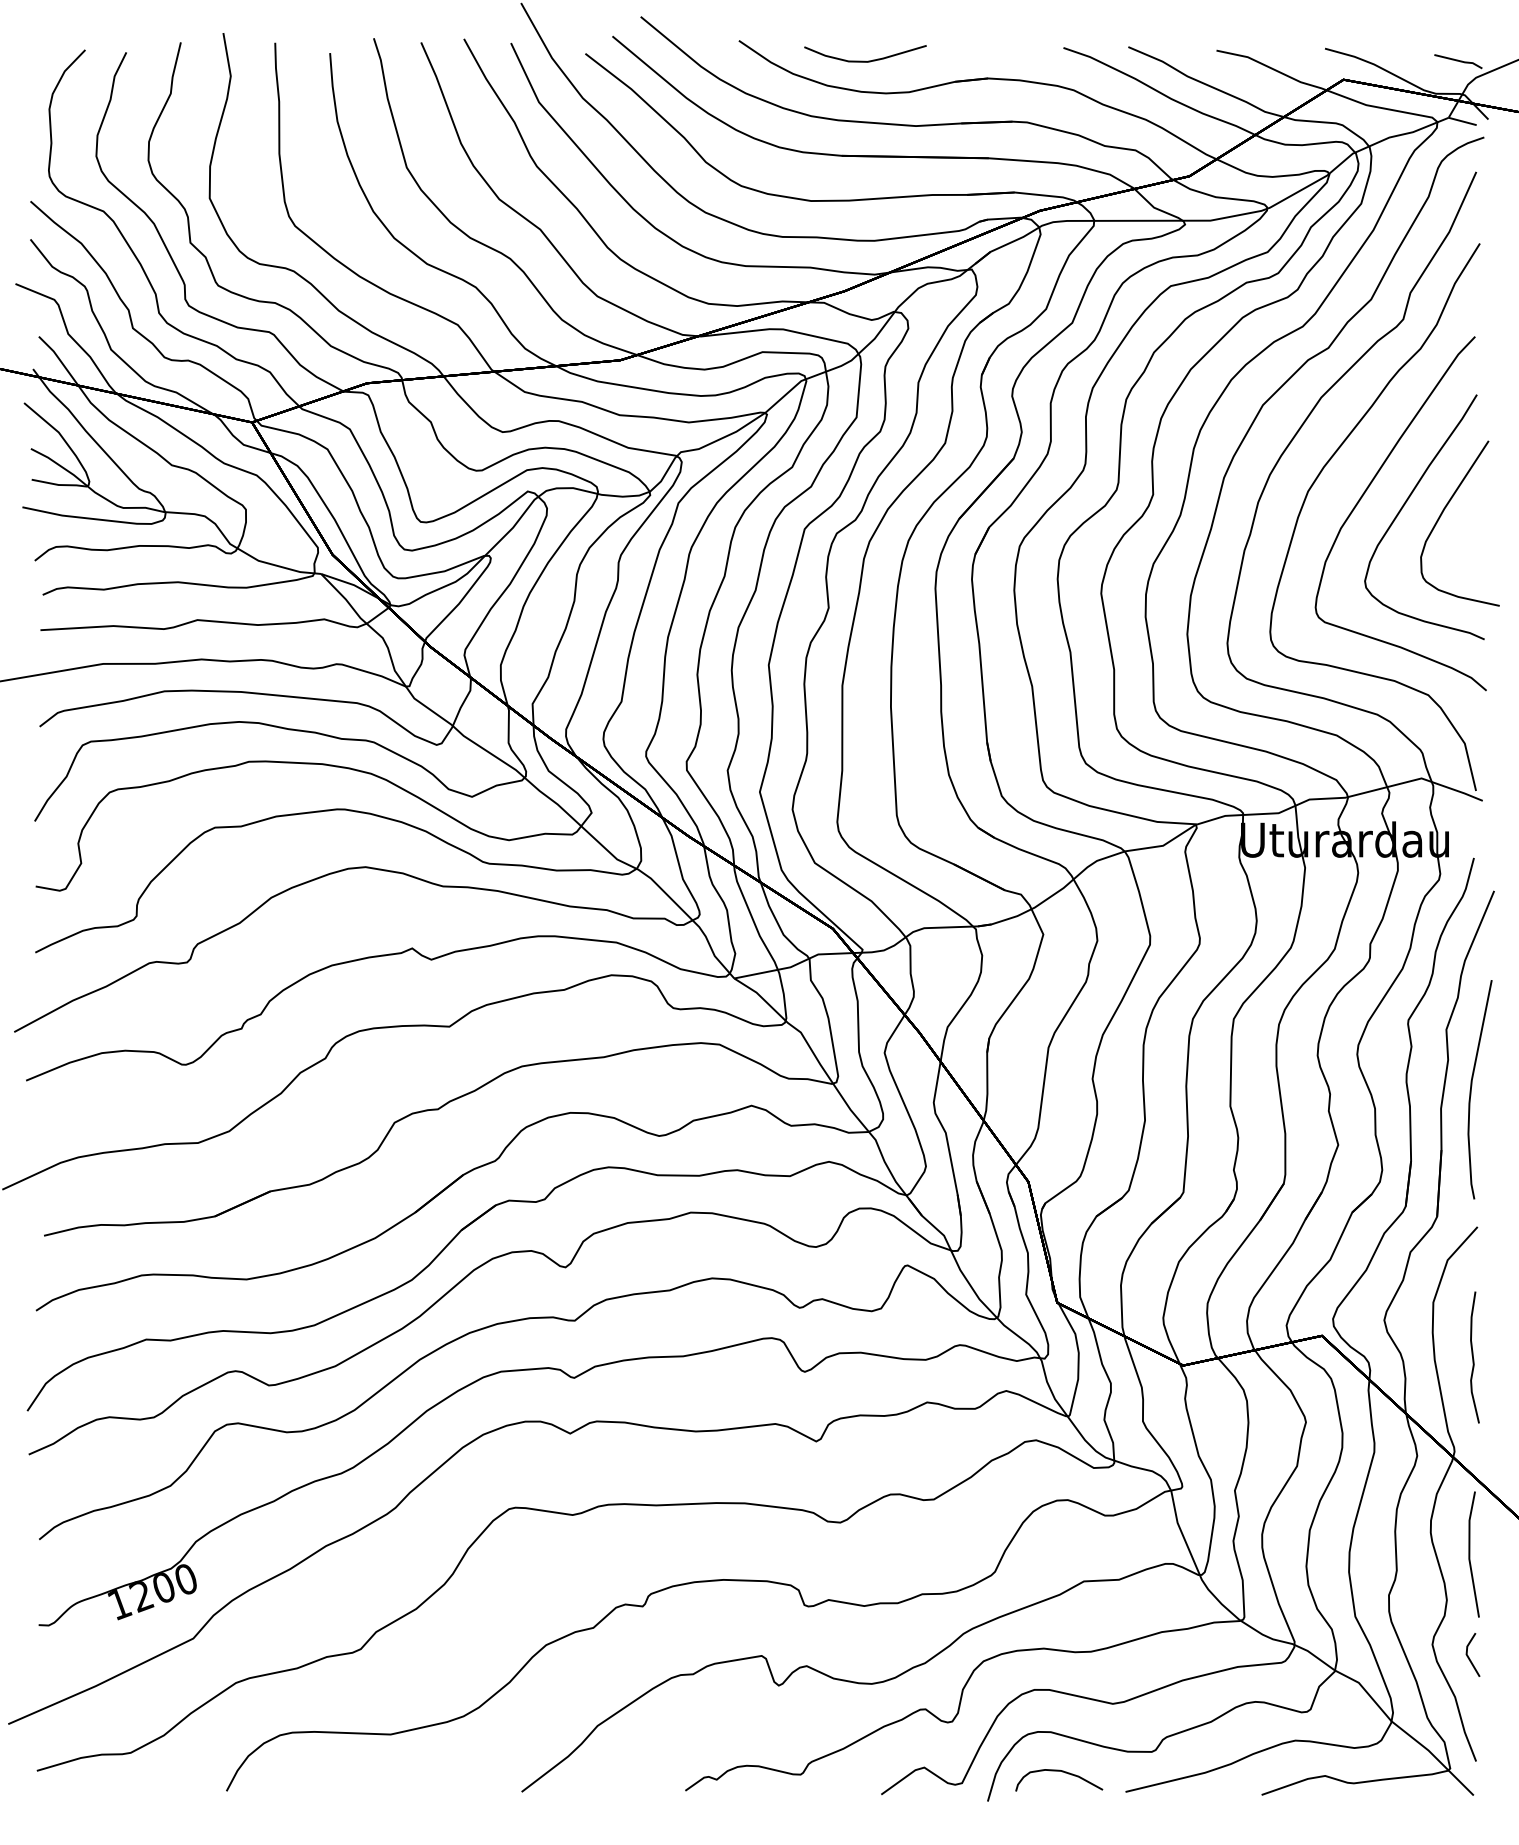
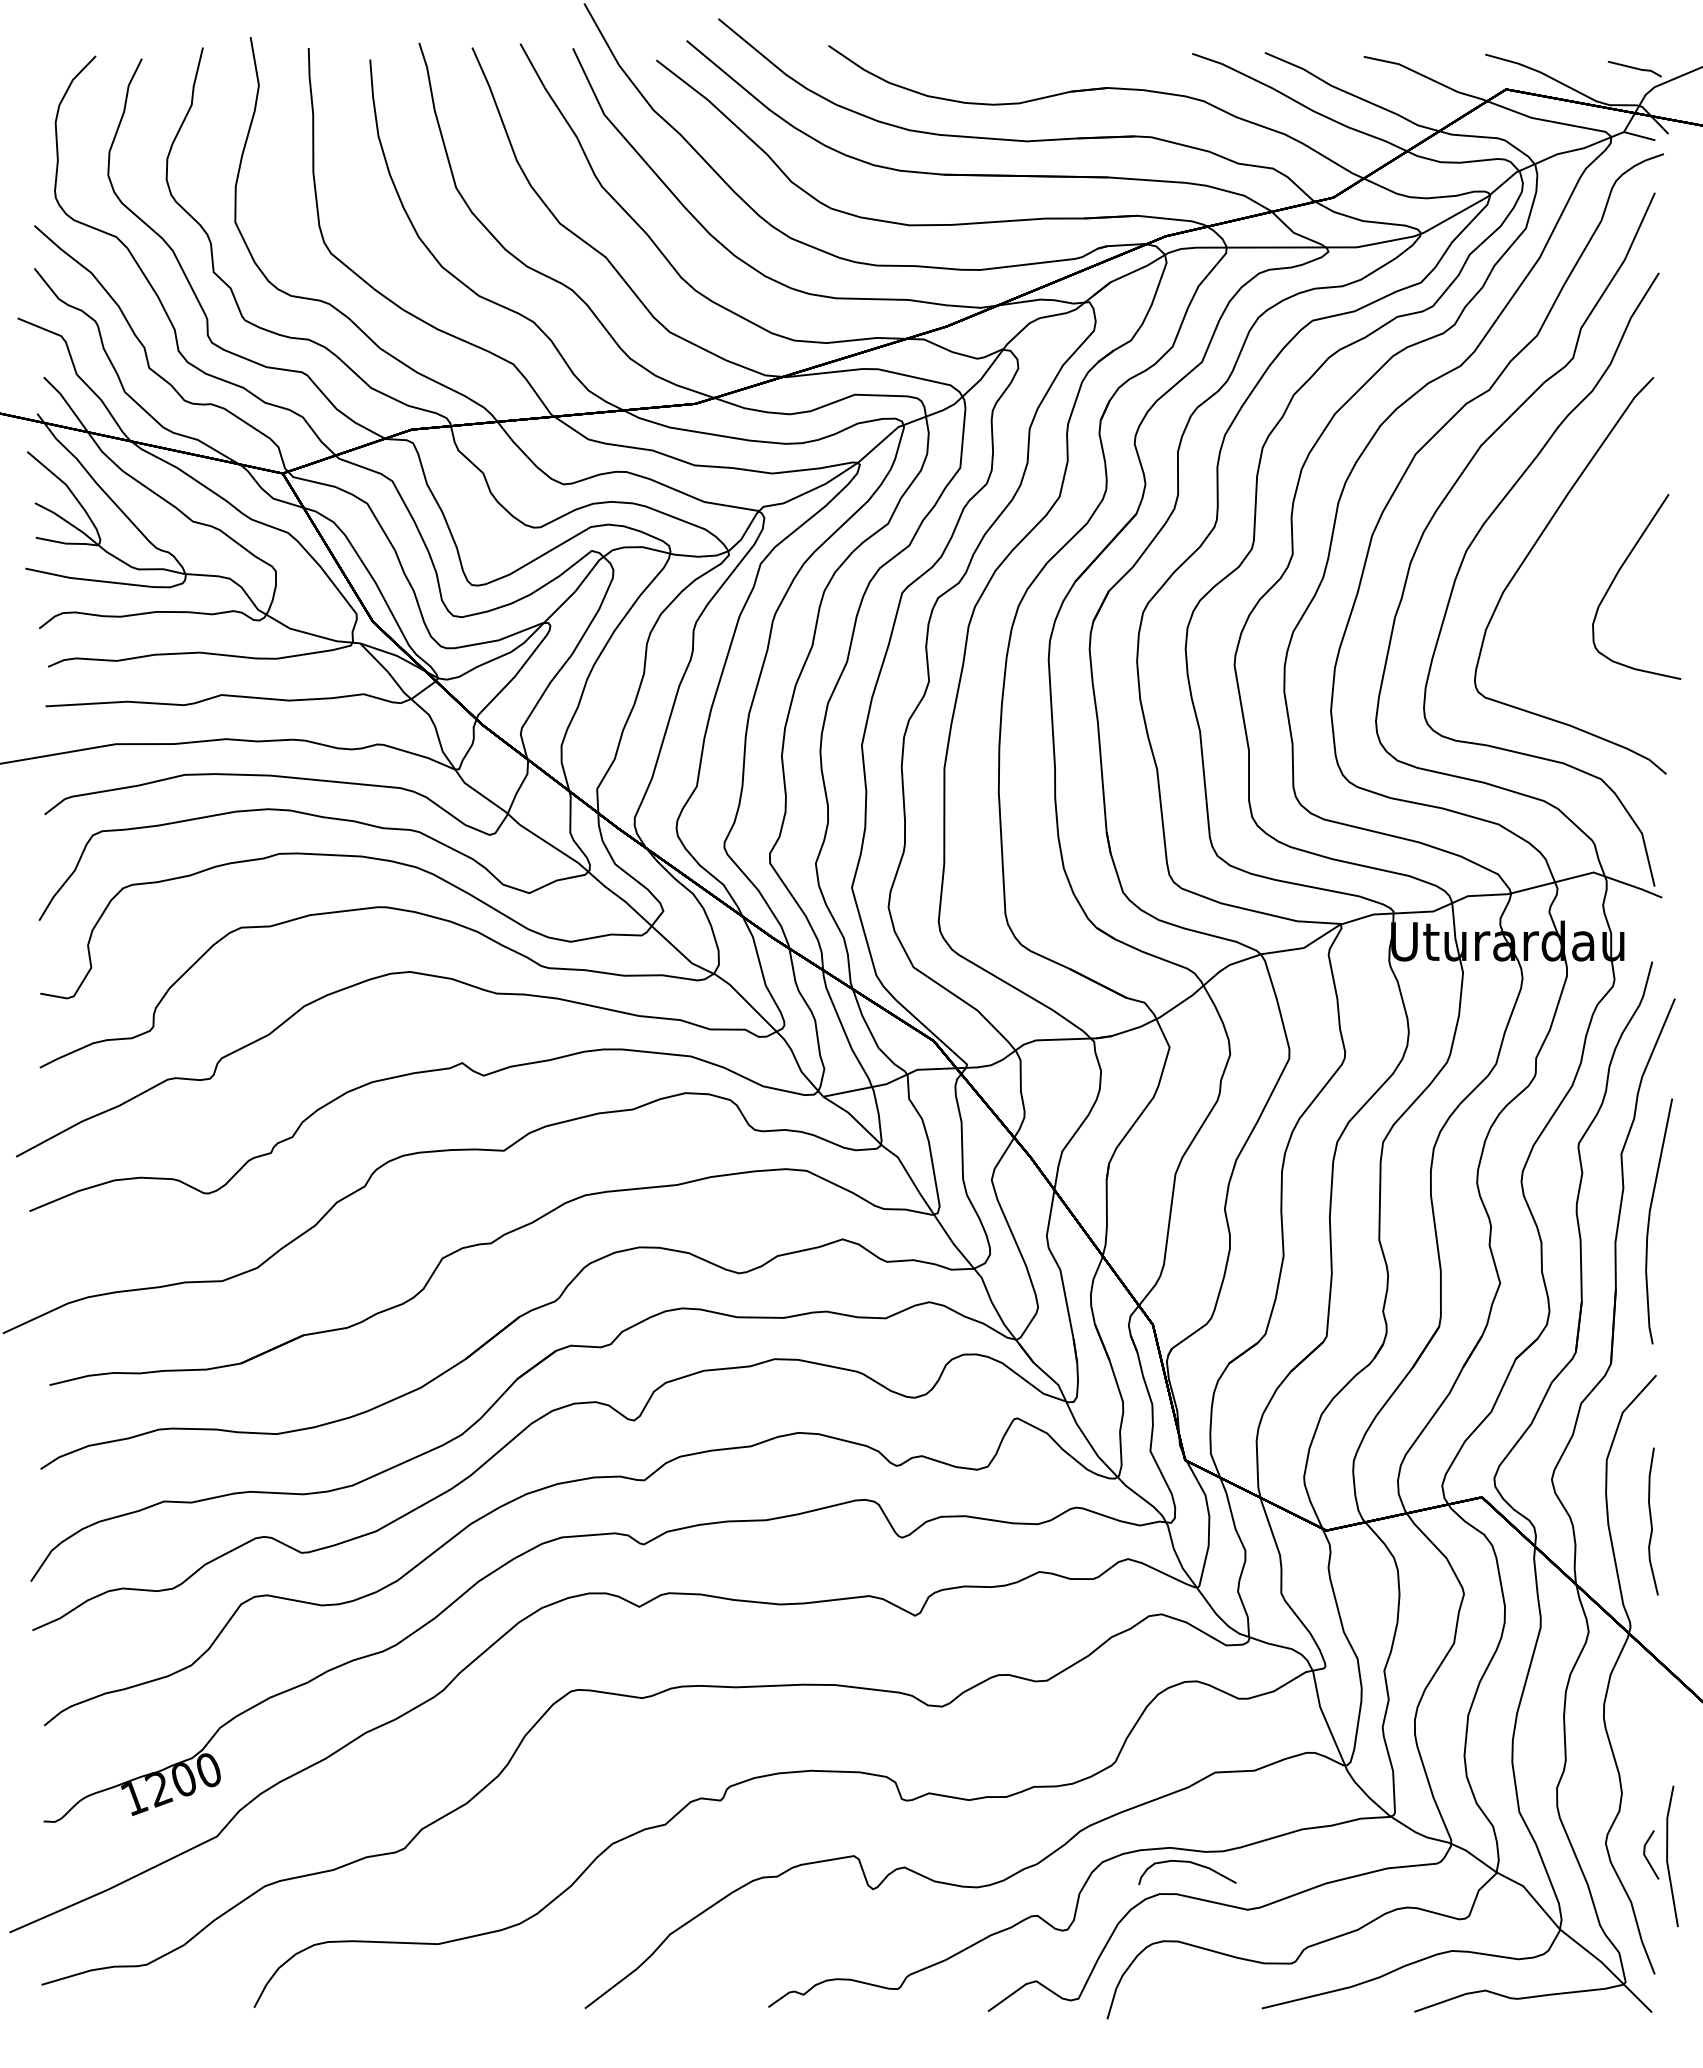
curve: (864, 61) -> (969, 68), removed
curve: (1405, 504) -> (1575, 565), removed
line: (1469, 1554) -> (1667, 1856), moved
curve: (1061, 1772) -> (1190, 1863), moved

